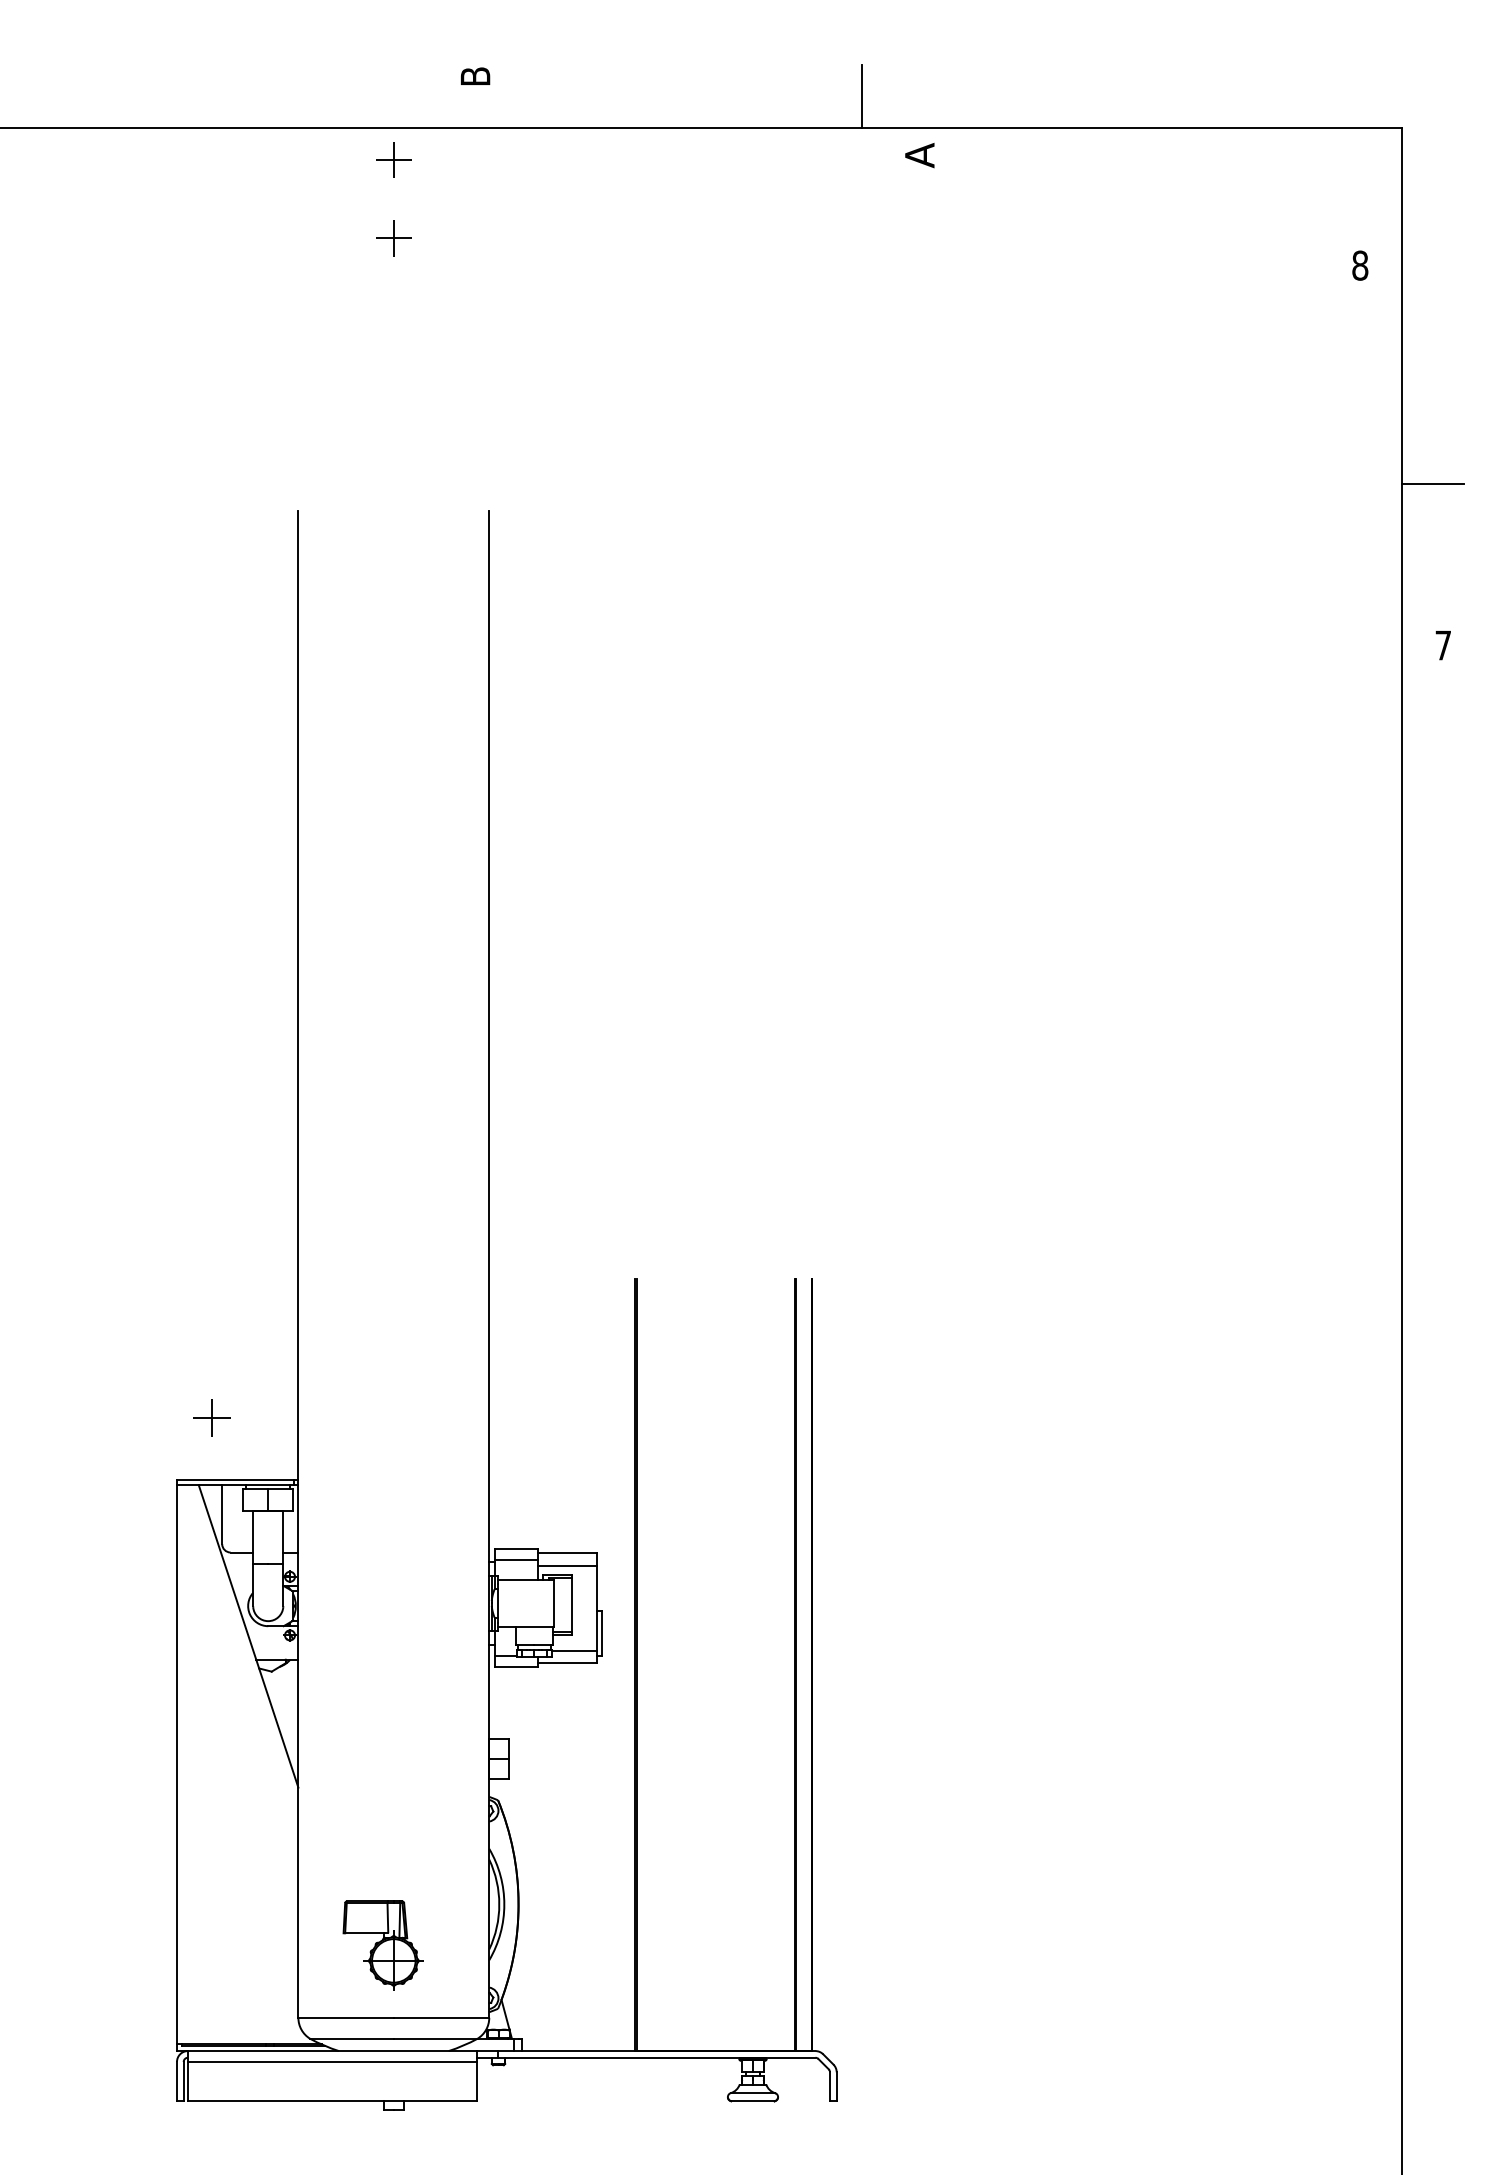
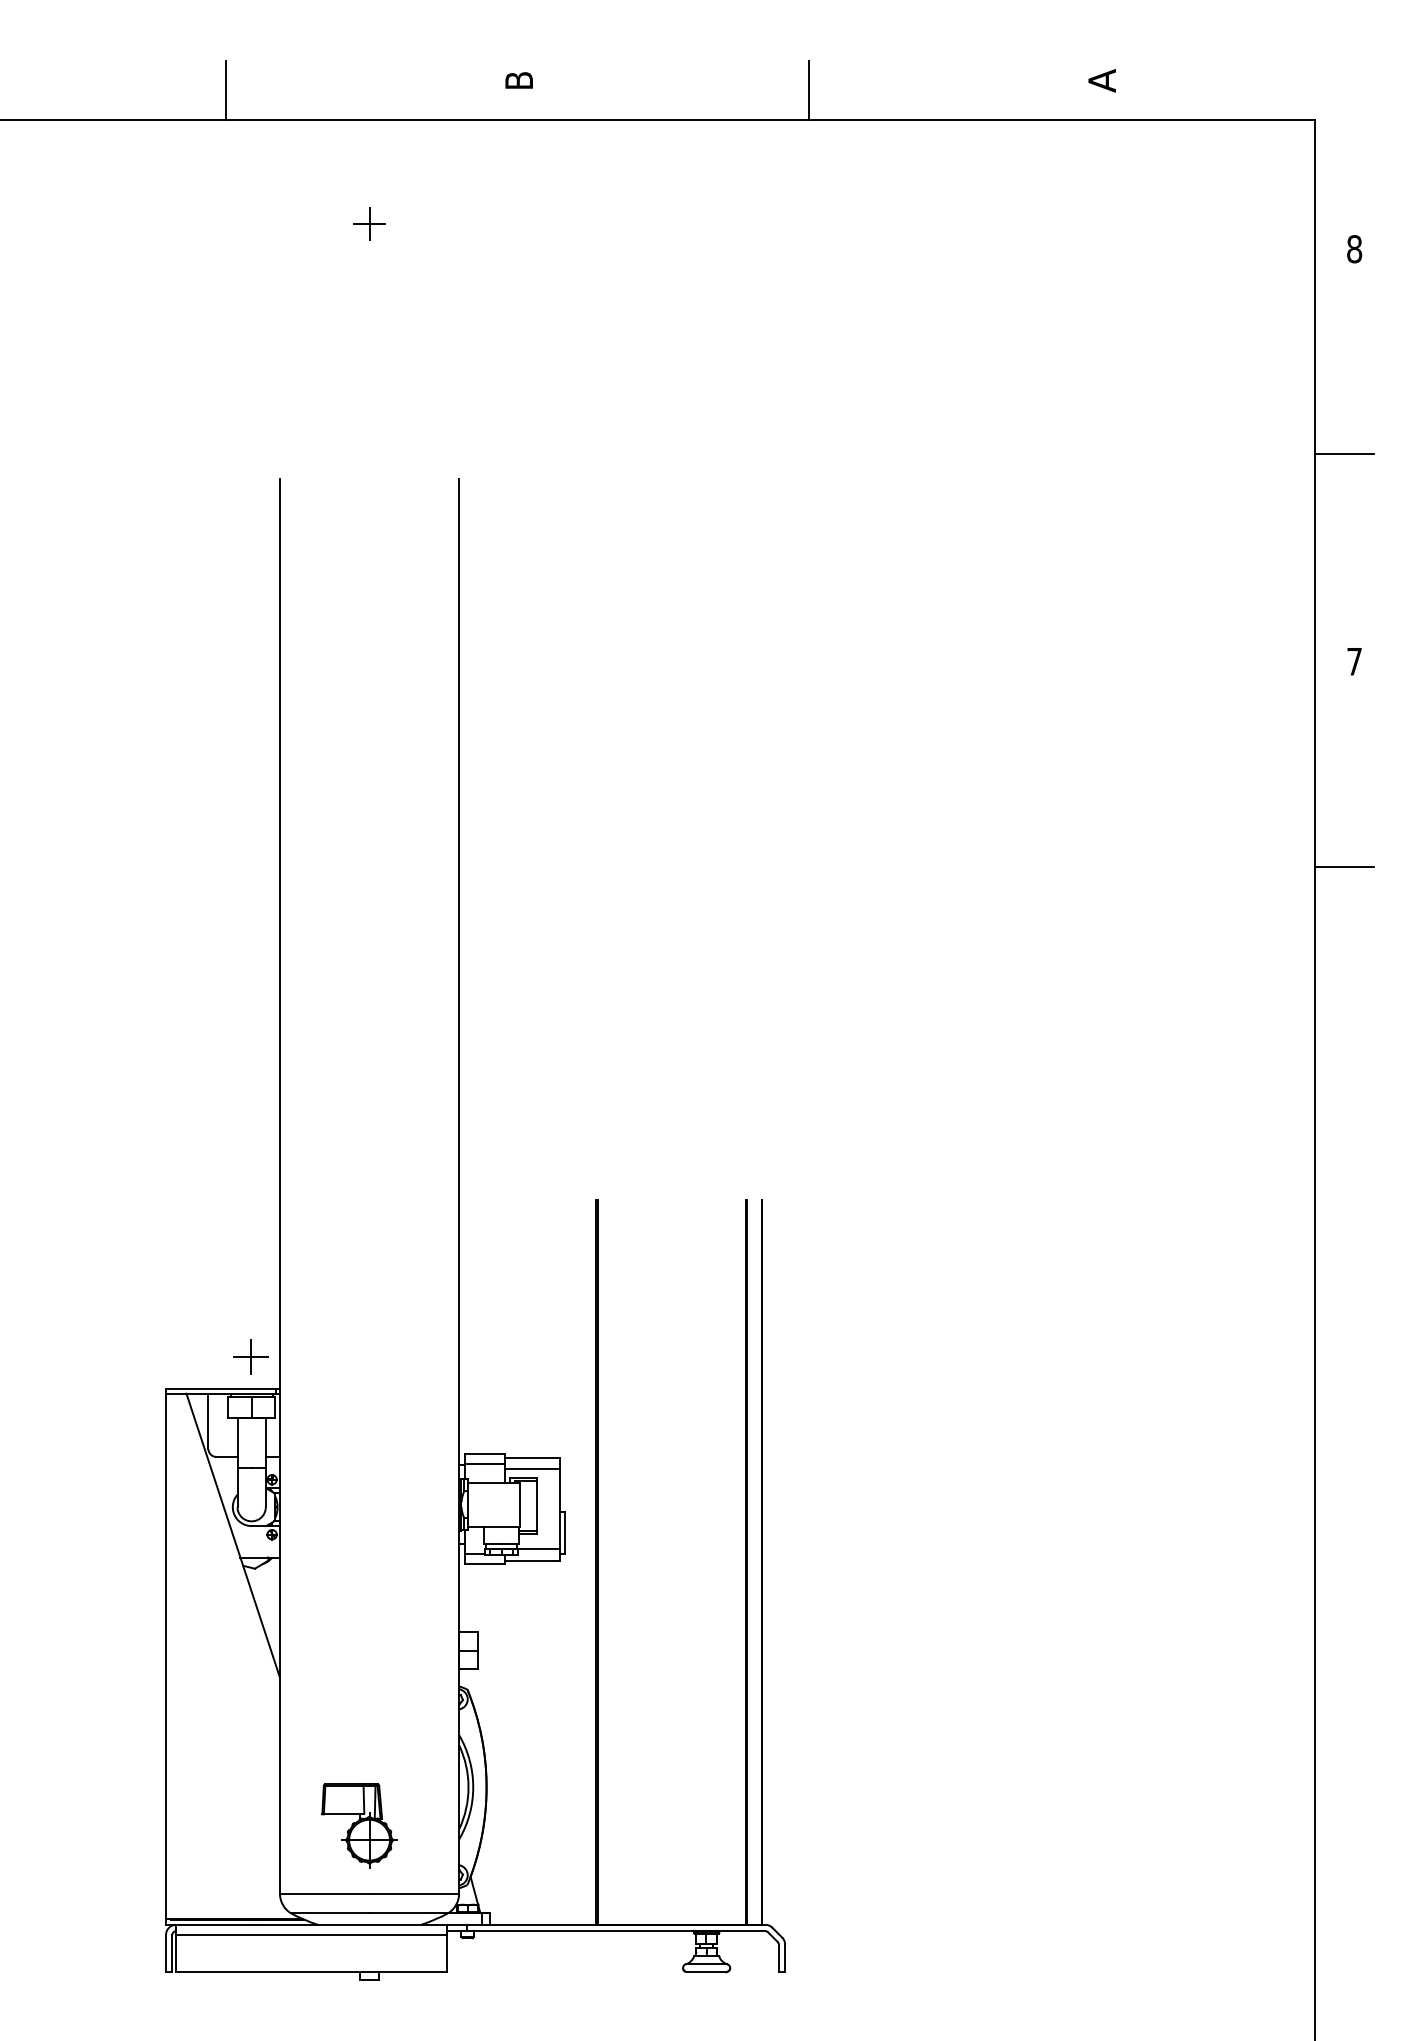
text: (474, 76) -> (518, 80), moved
line: (241, 96) -> (226, 90), added
text: (919, 155) -> (1101, 80), moved
part: (393, 159) -> (369, 149), removed
text: (1360, 265) -> (1354, 249), moved
text: (1443, 645) -> (1354, 661), moved
line: (1432, 923) -> (1344, 866), added
part: (211, 1417) -> (250, 1356), moved

